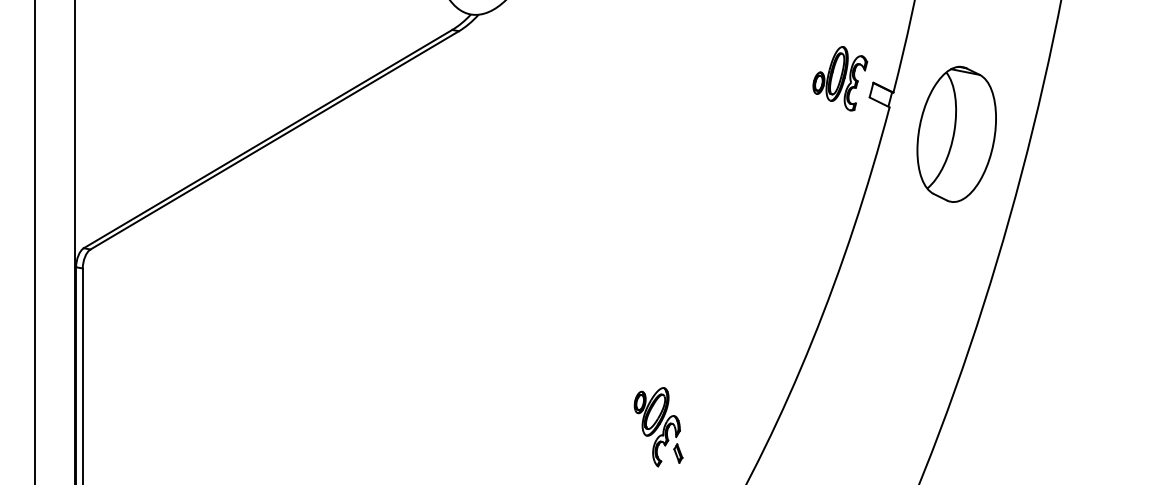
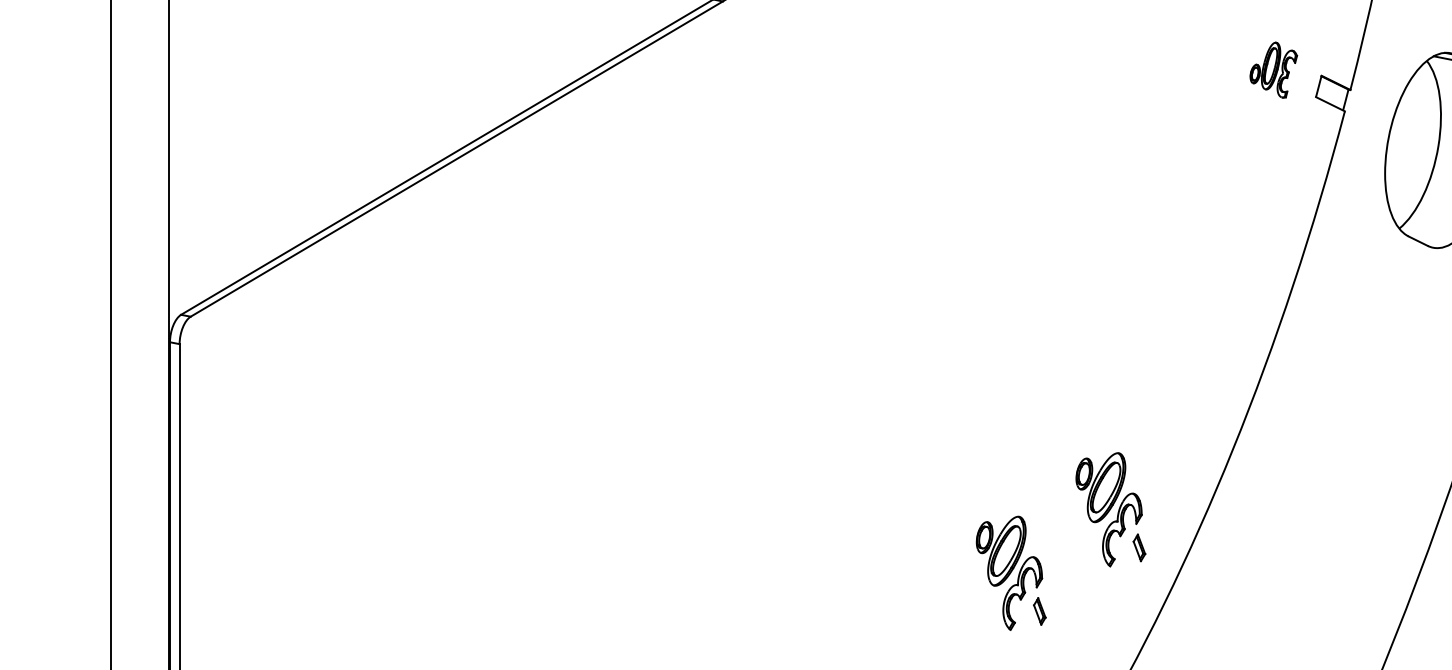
part: (840, 78) -> (1273, 69), size x0.6
part: (727, 383) -> (1110, 510), added

